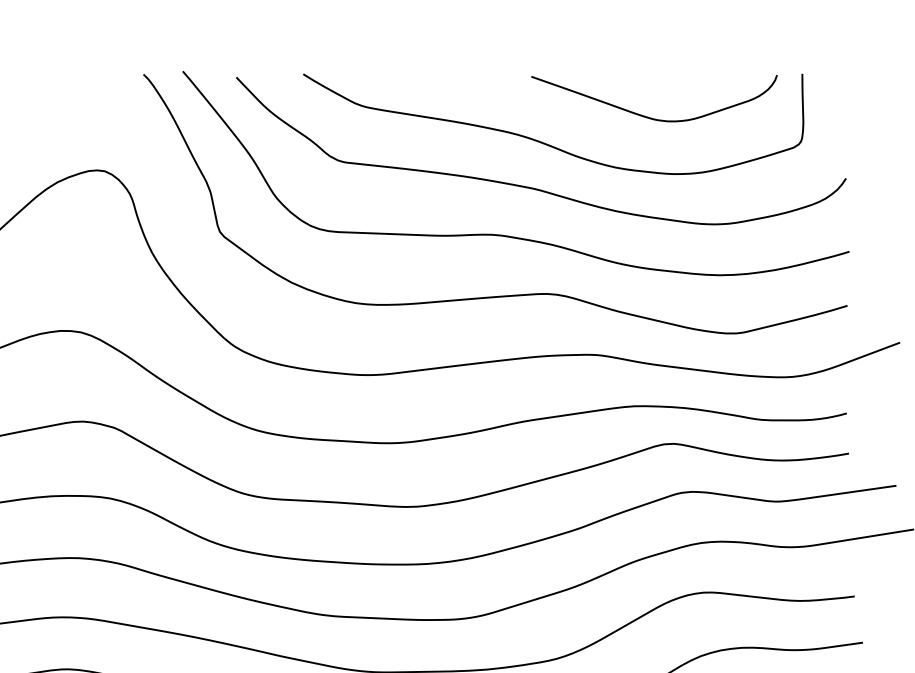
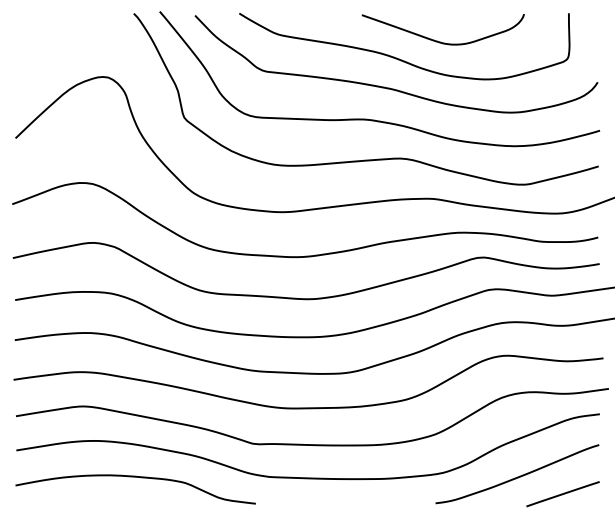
curve: (645, 115) -> (437, 40), moved

